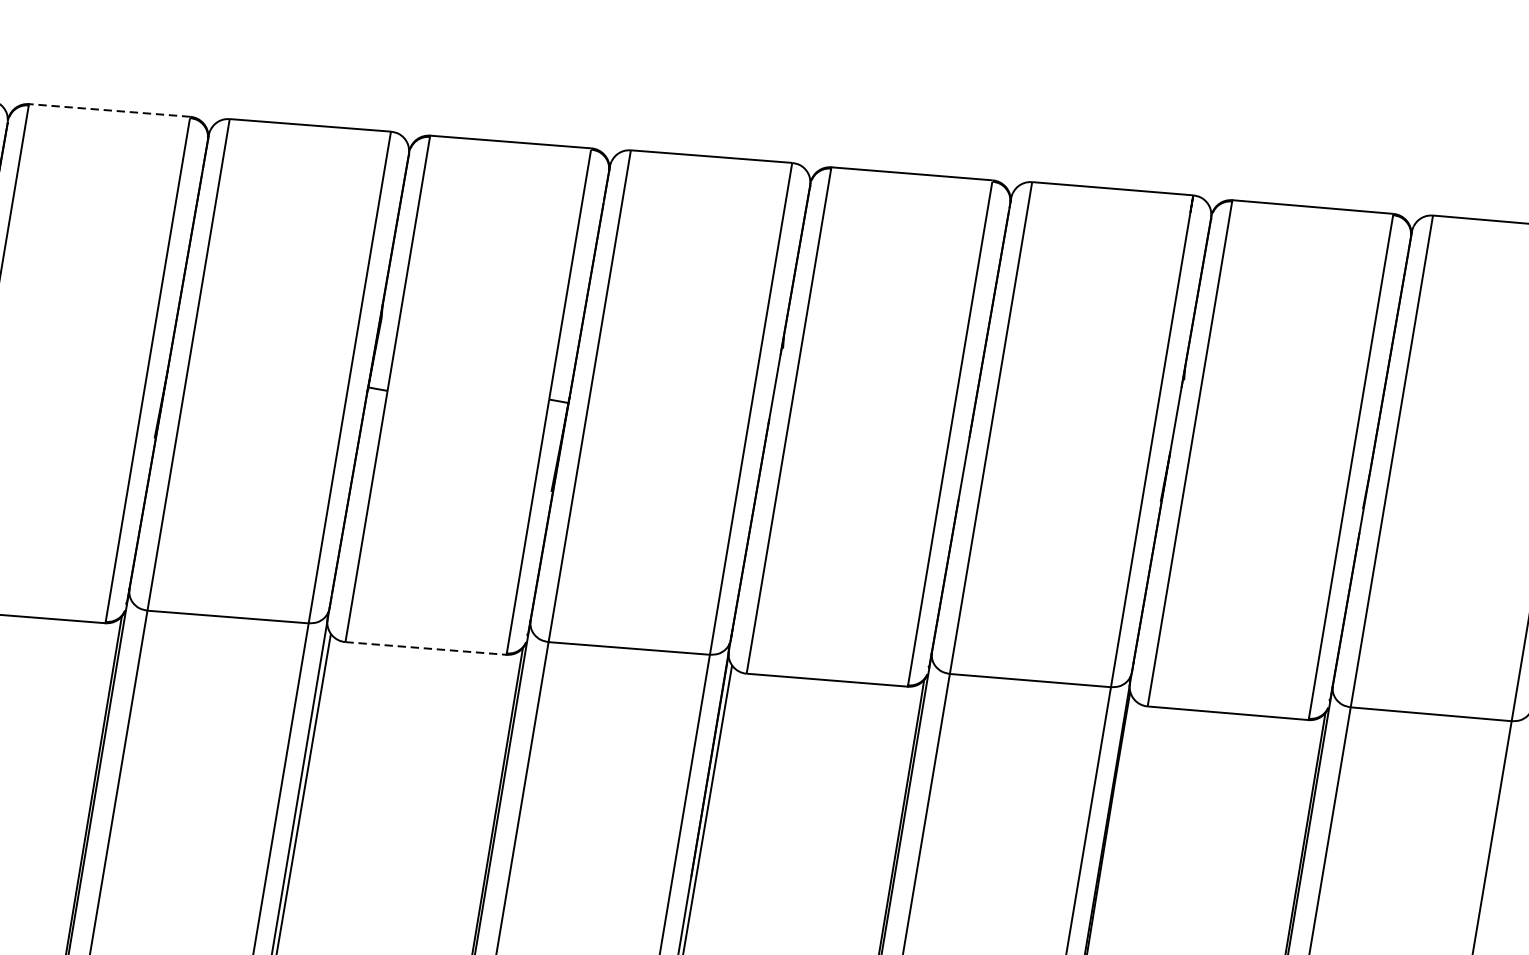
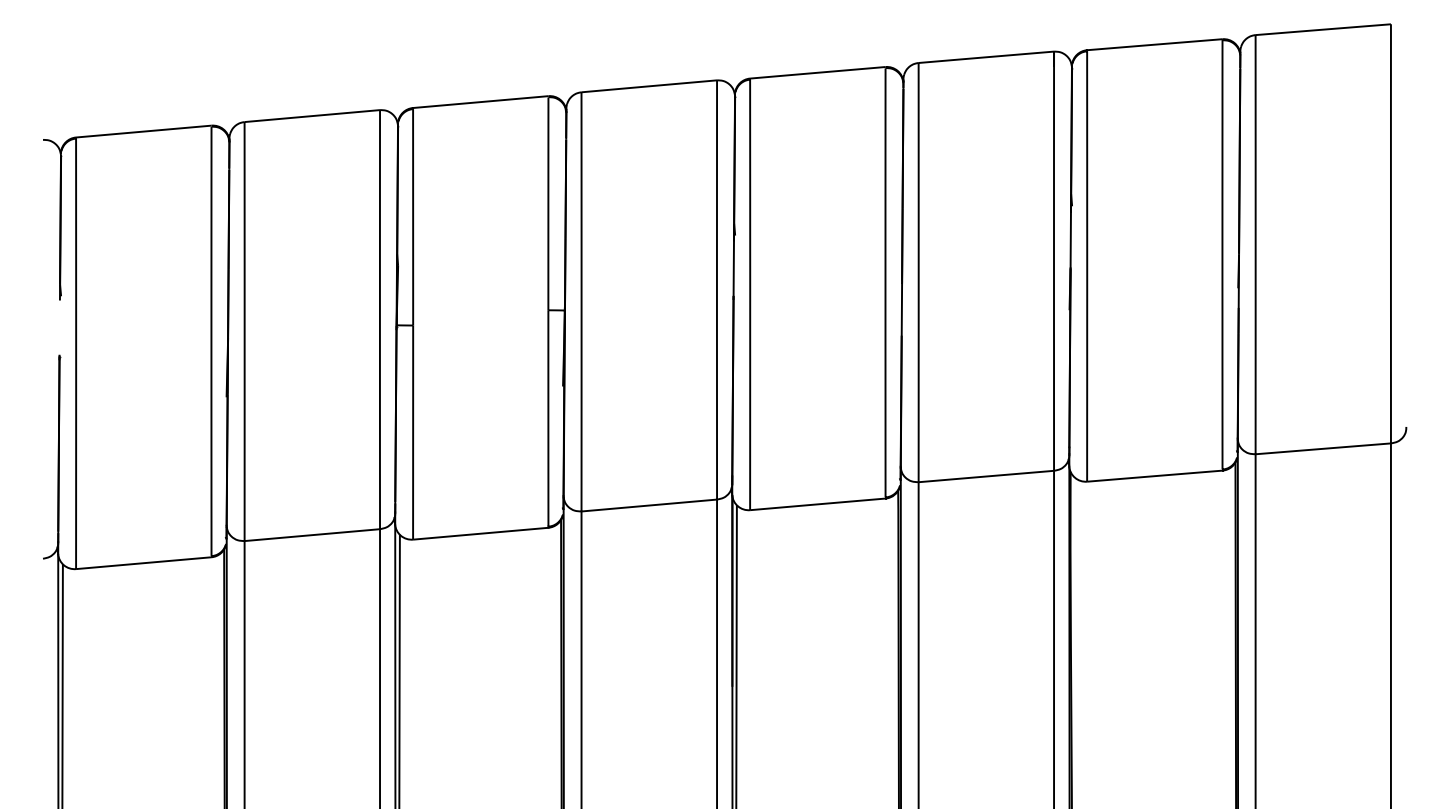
line: (109, 110) -> (143, 131), dashed -> solid
line: (426, 648) -> (481, 533), dashed -> solid

